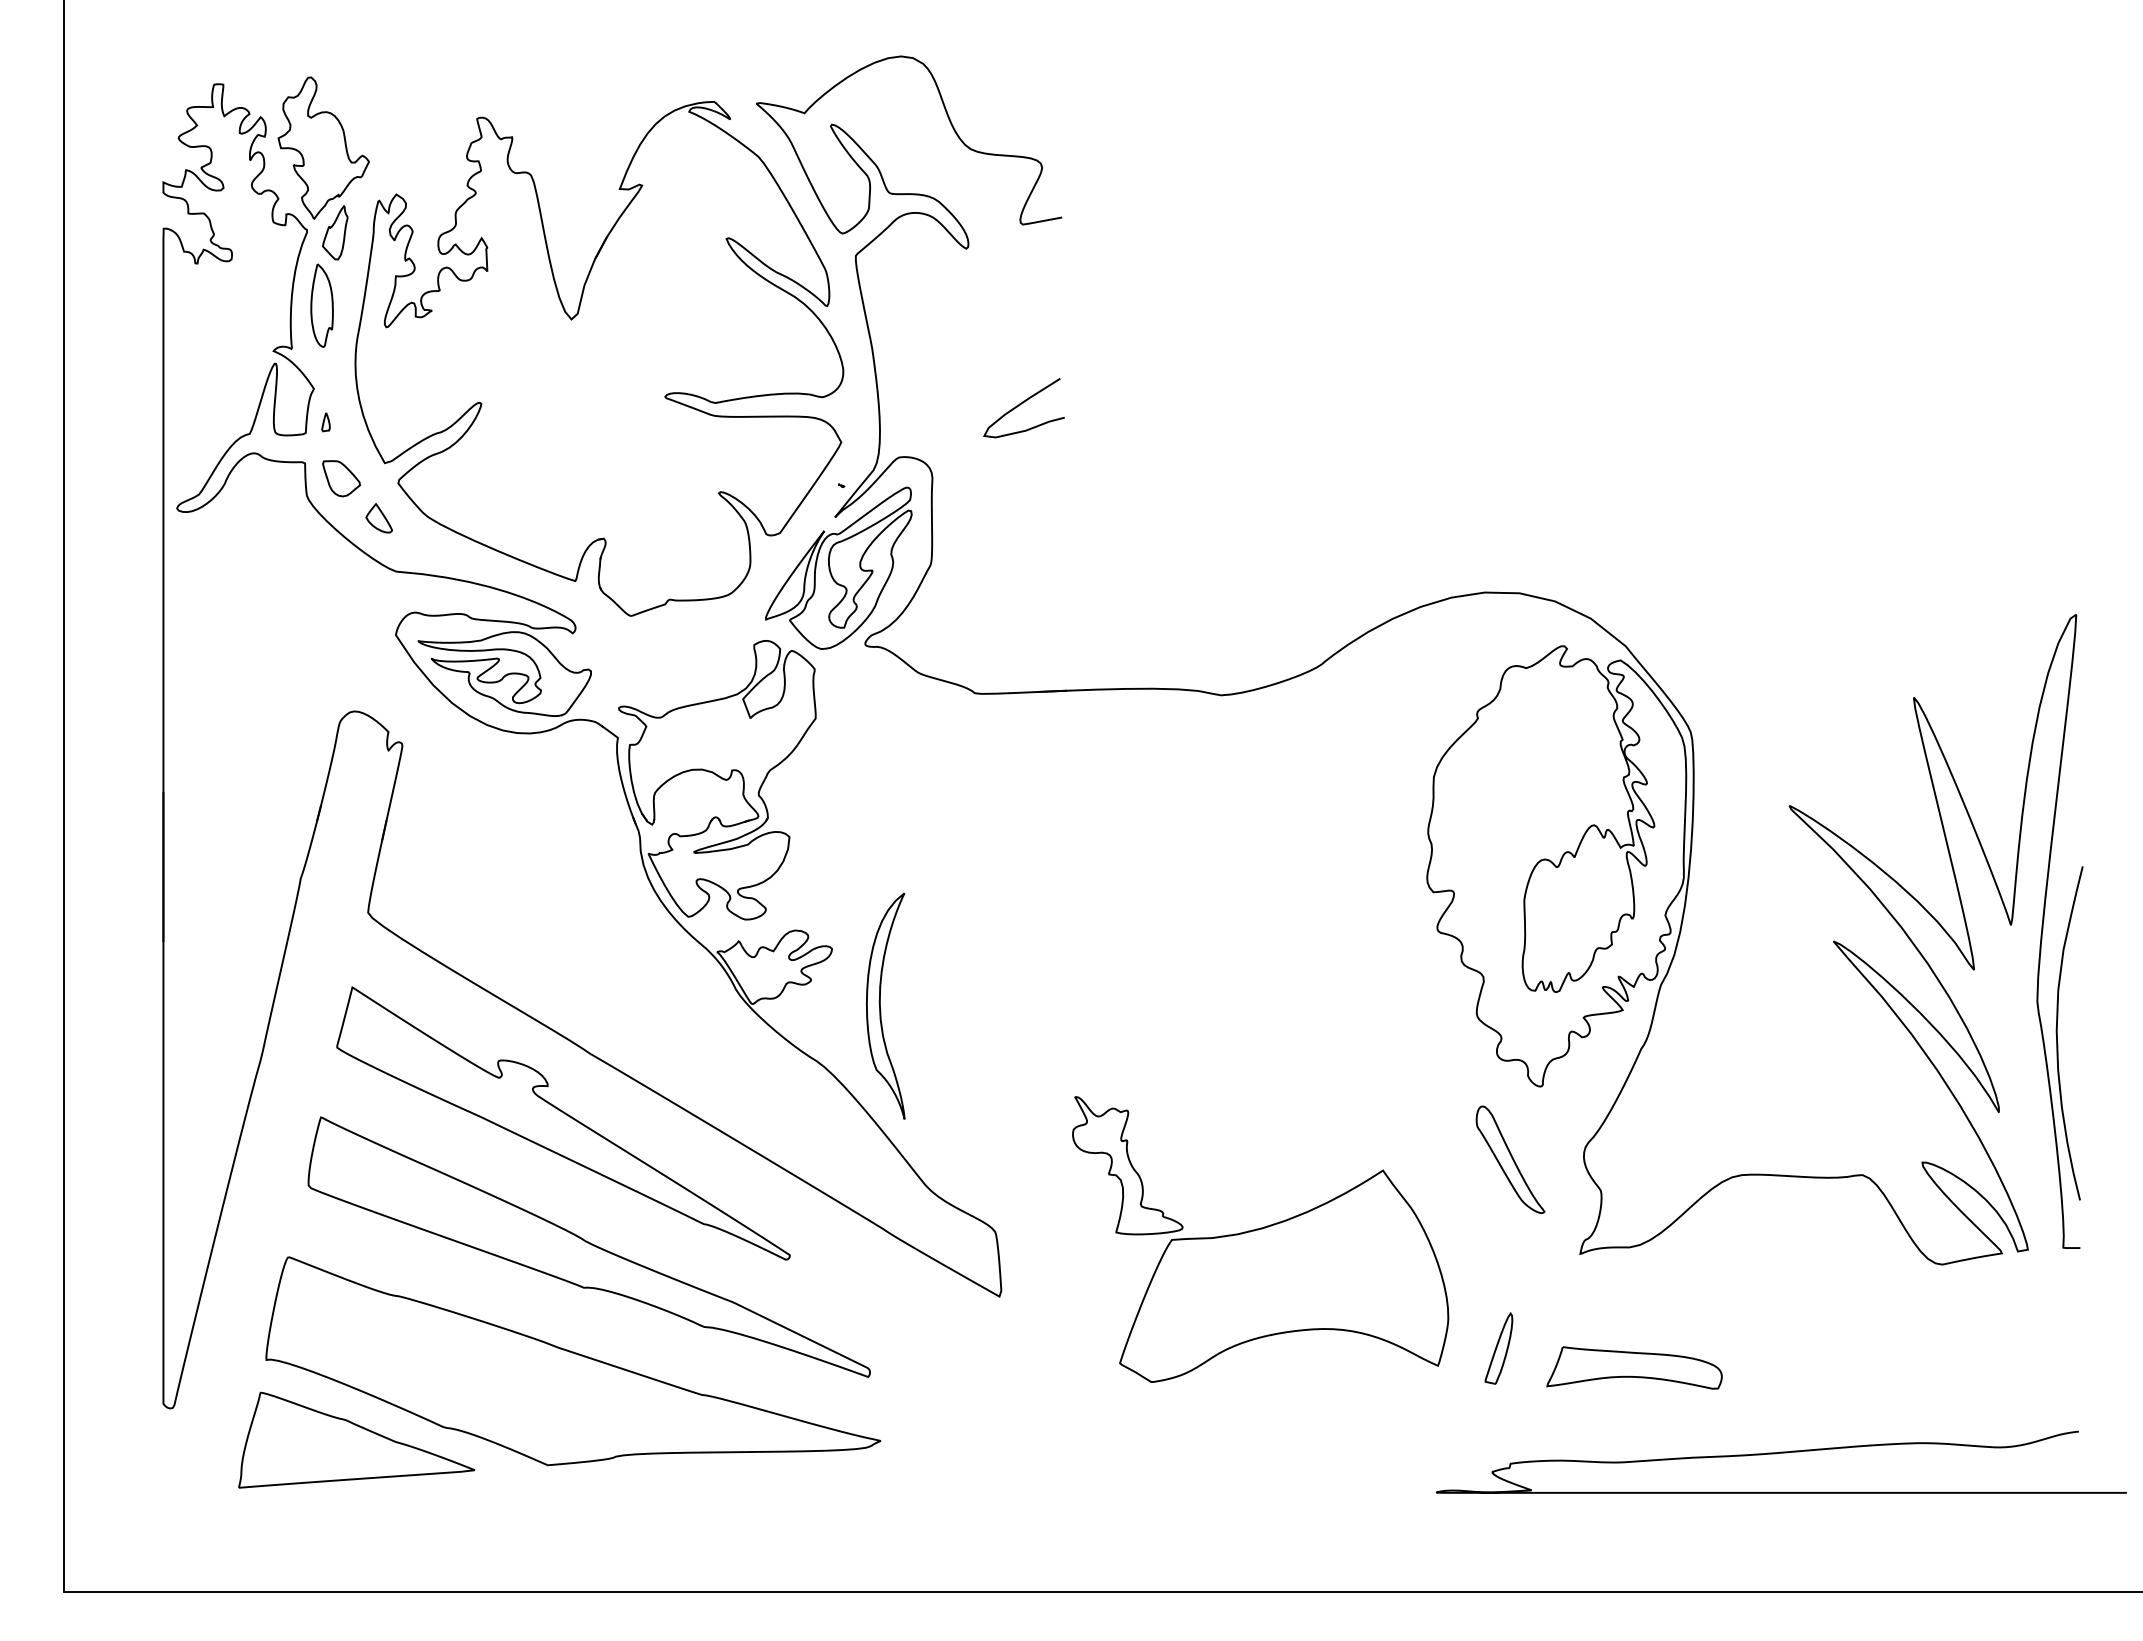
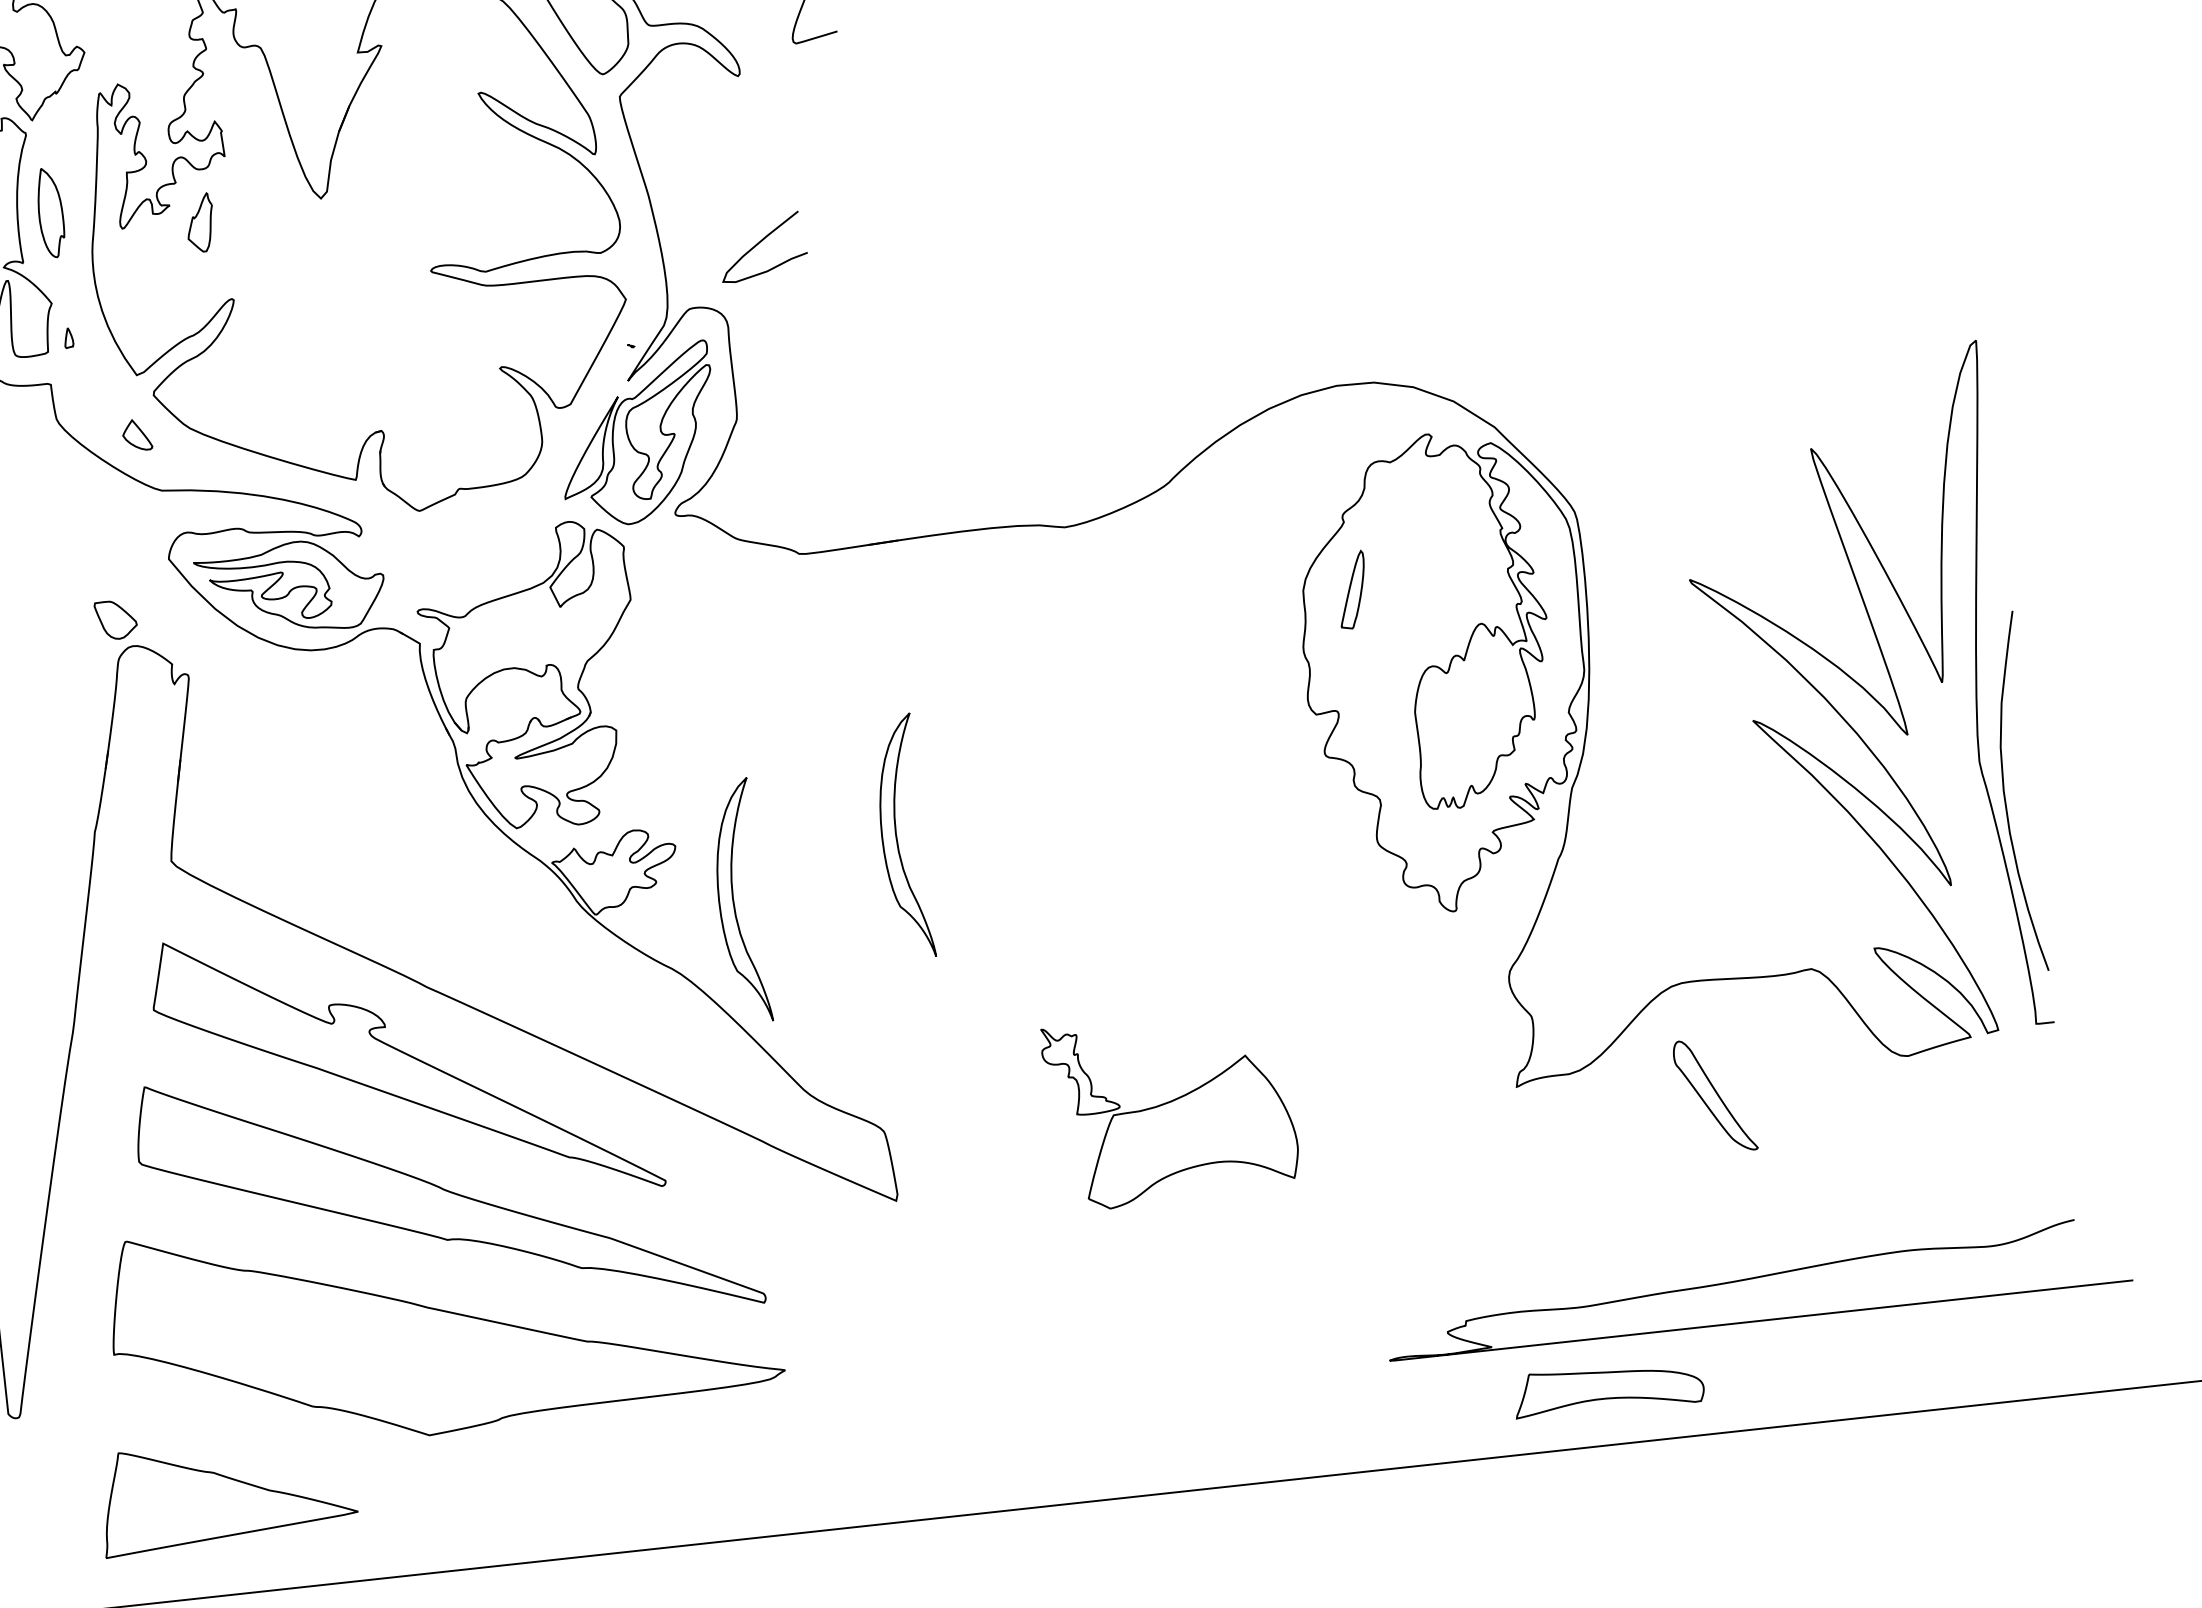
part: (335, 232) -> (200, 222), moved
curve: (1020, 405) -> (758, 244), moved
part: (341, 478) -> (116, 619), moved
part: (1041, 962) -> (902, 836), added
part: (1510, 1159) -> (1715, 1095), moved
part: (1260, 1239) -> (1170, 1108), size x0.6
part: (1498, 1348) -> (1351, 590), moved
part: (1634, 1367) -> (1608, 1388), moved
part: (356, 1439) -> (227, 1492), moved

